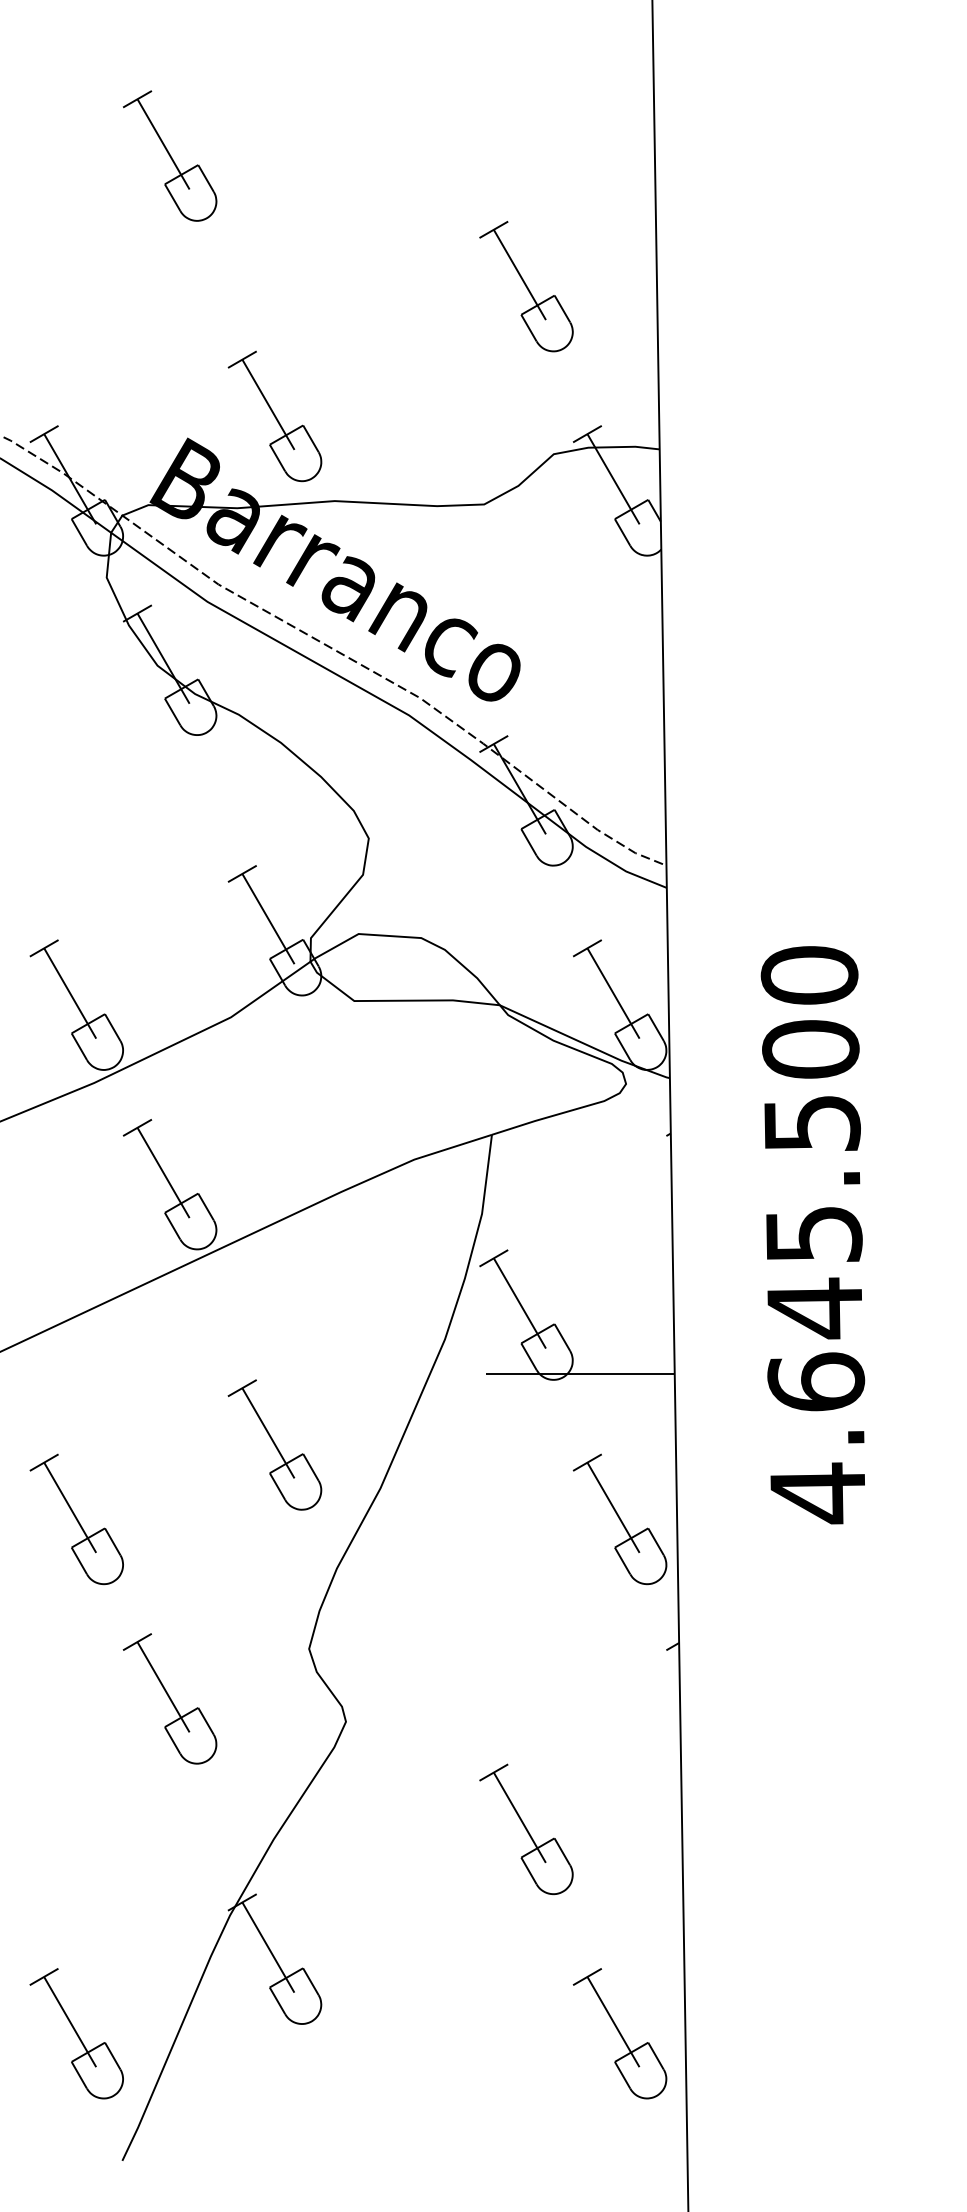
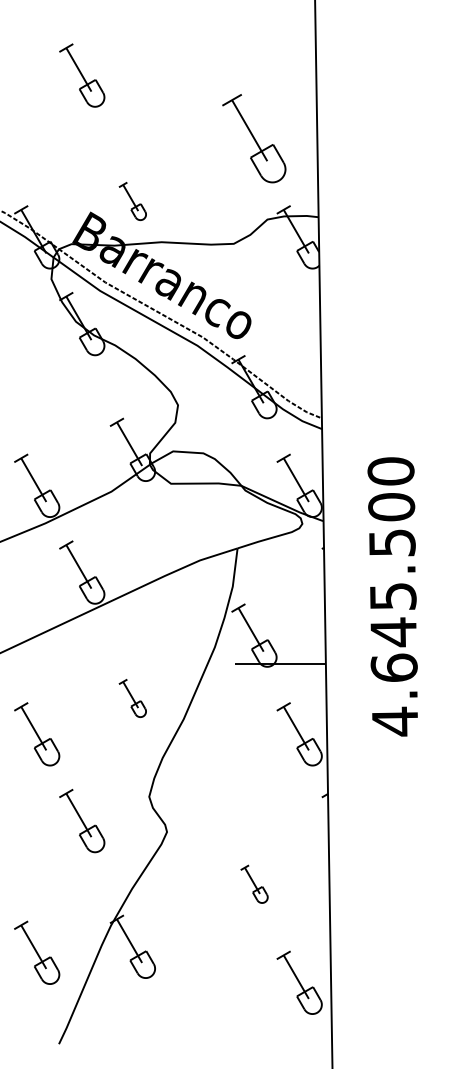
part: (526, 286) -> (254, 138), size x1.4
part: (274, 416) -> (132, 201), size x0.6
part: (274, 1445) -> (132, 698), size x0.6
part: (526, 1830) -> (254, 884), size x0.6
part: (77, 2033) -> (37, 952), moved

